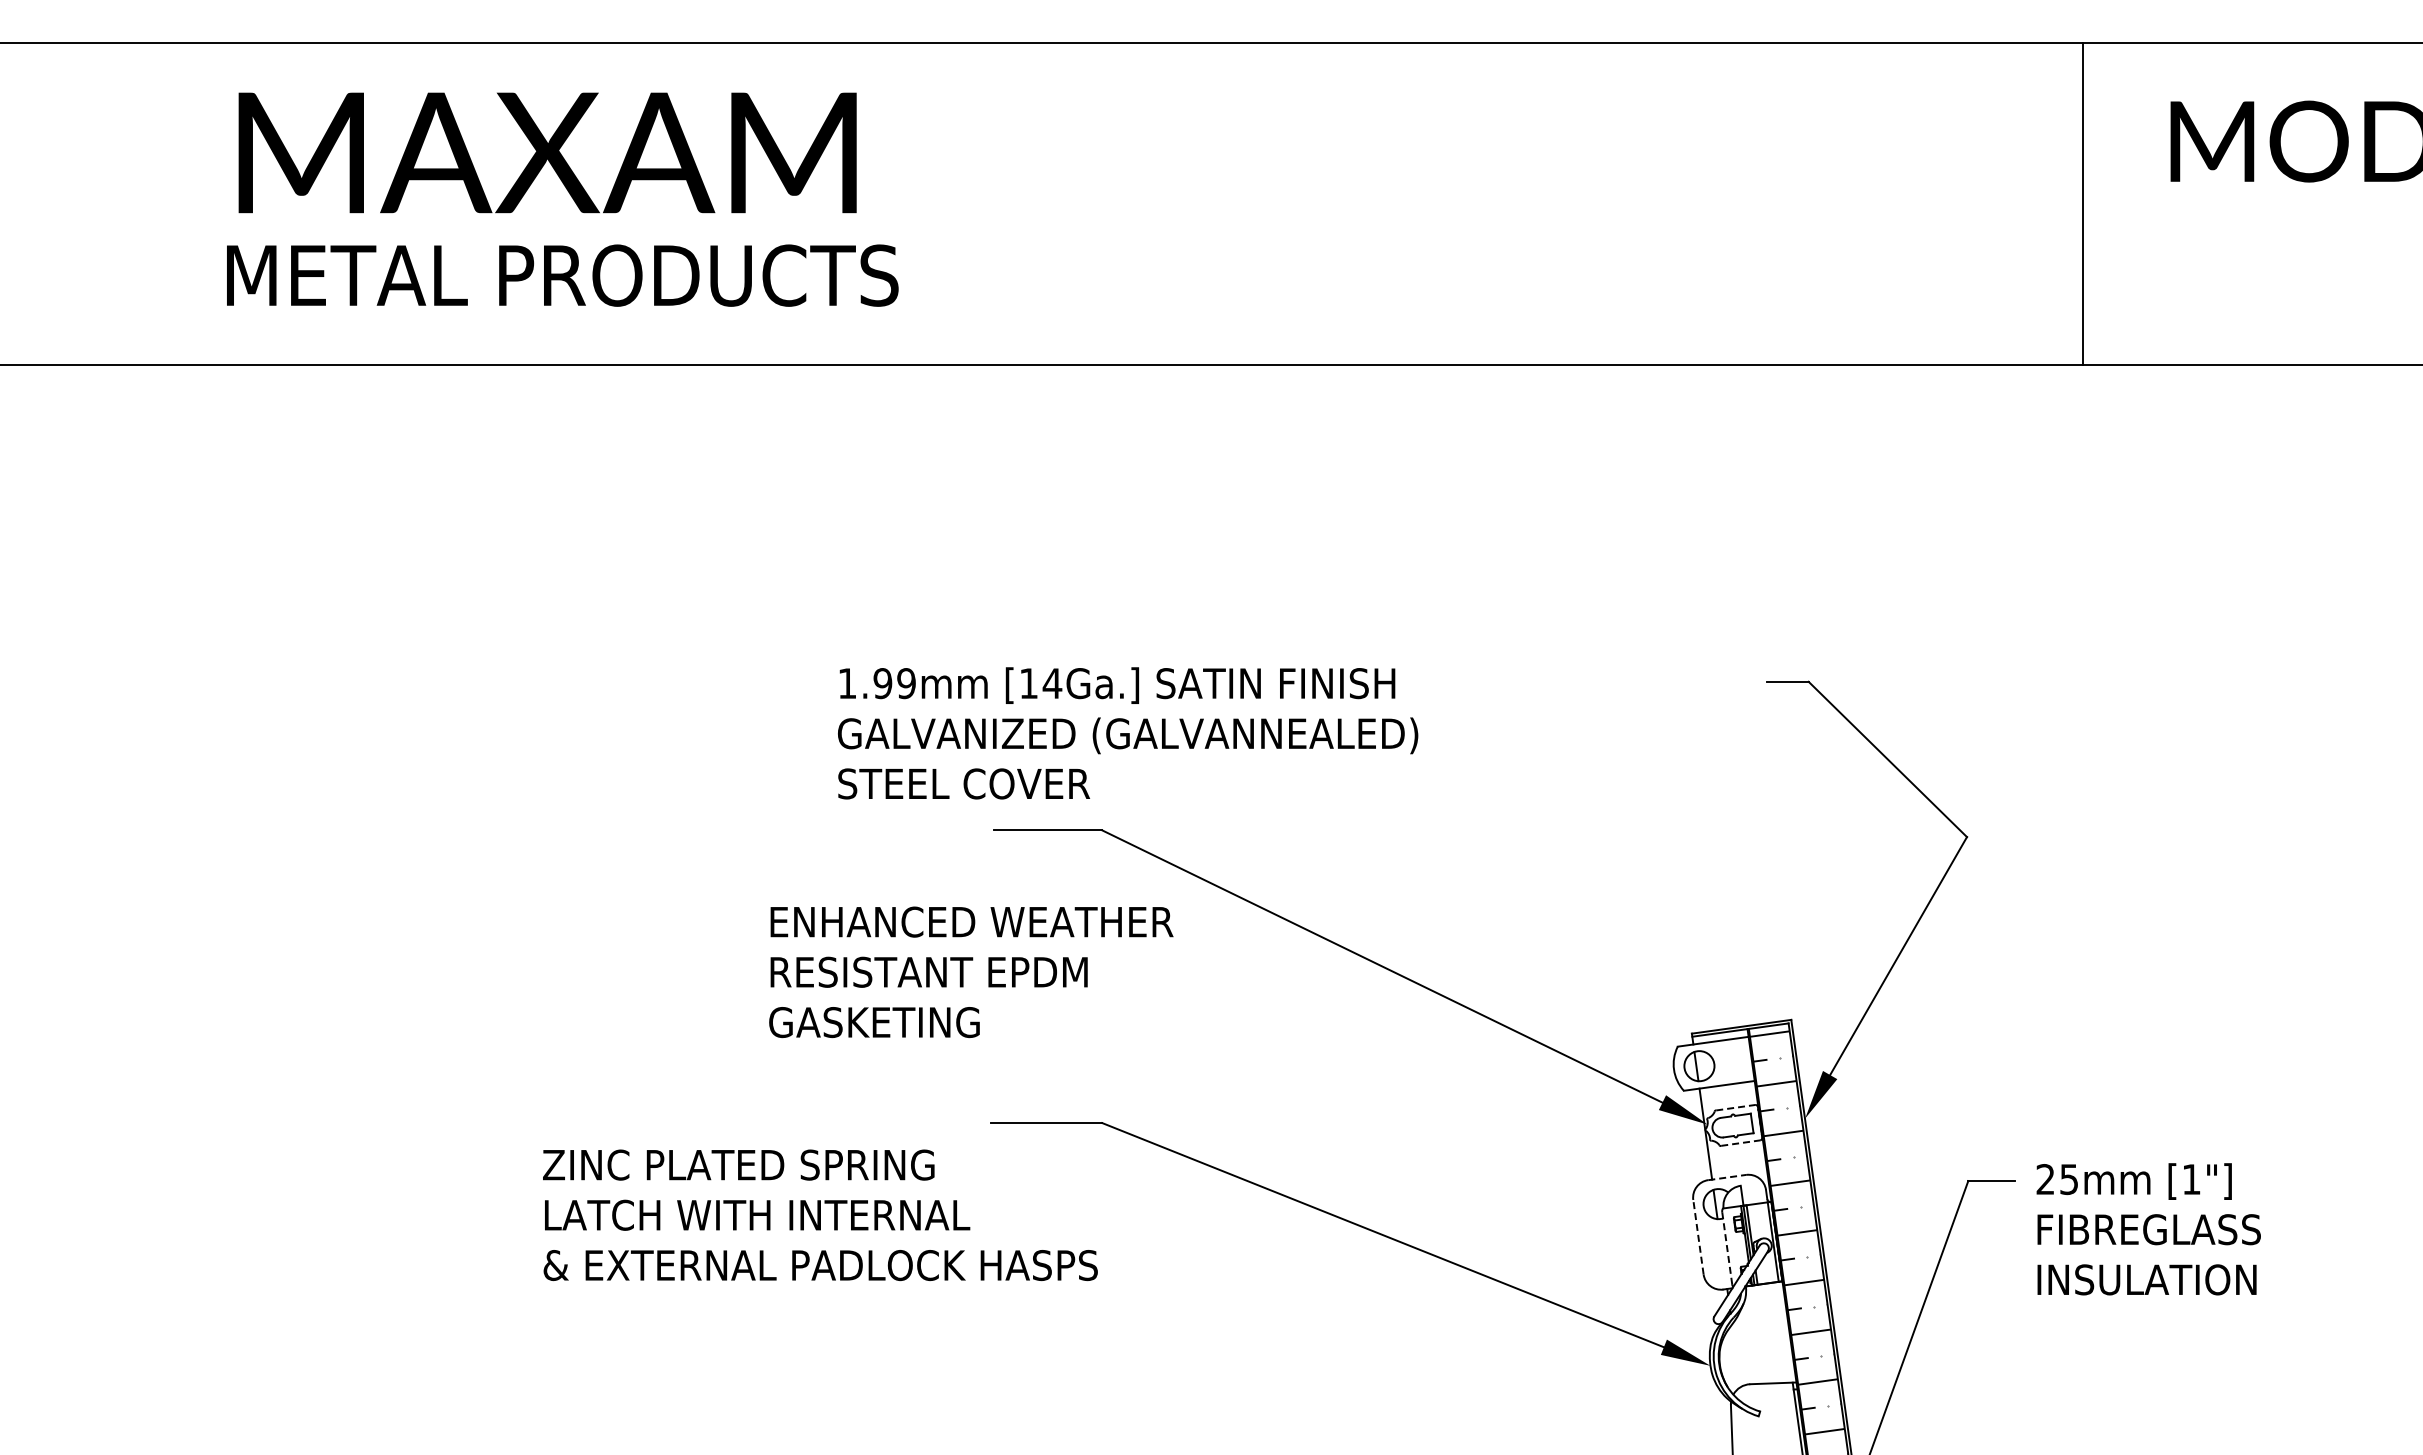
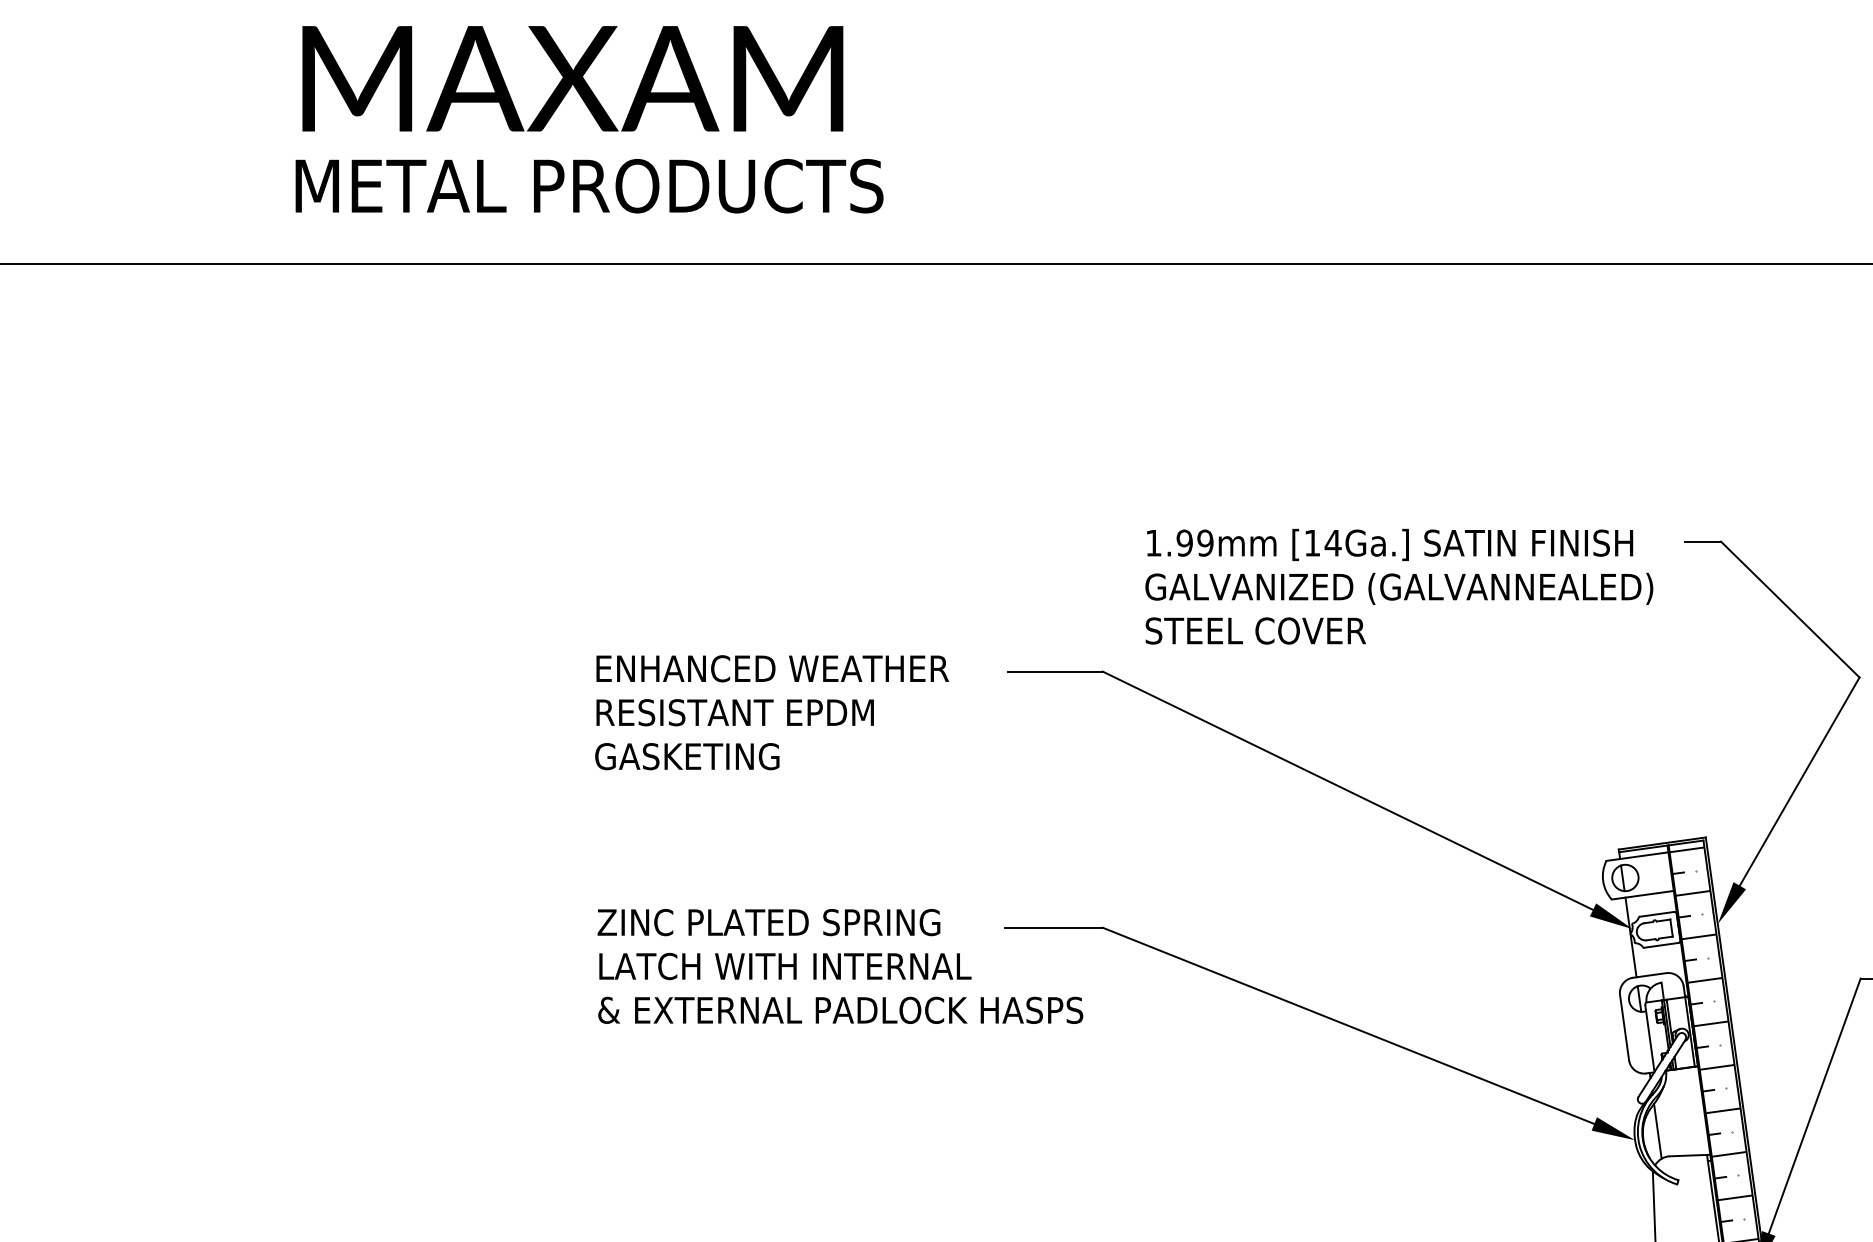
text: (547, 152) -> (572, 78), moved
text: (562, 275) -> (589, 186), moved
text: (1128, 733) -> (1399, 586), moved
text: (971, 972) -> (772, 712), moved
line: (1735, 1107) -> (1656, 914), dashed -> solid
line: (1740, 1143) -> (1661, 945), dashed -> solid
line: (1727, 1177) -> (1649, 975), dashed -> solid
text: (820, 1215) -> (840, 966), moved
line: (1698, 1237) -> (1624, 1027), dashed -> solid
line: (1727, 1248) -> (1649, 1037), dashed -> solid
line: (1736, 1355) -> (1657, 1131), added

